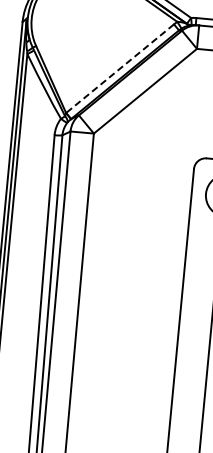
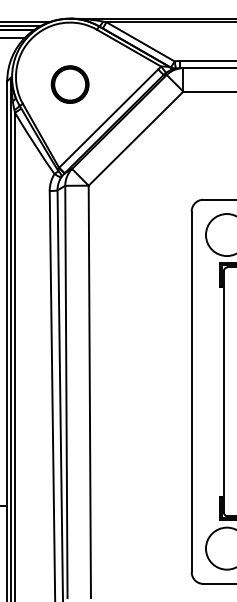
part: (84, 31) -> (69, 84), added
line: (119, 68) -> (108, 118), dashed -> solid

